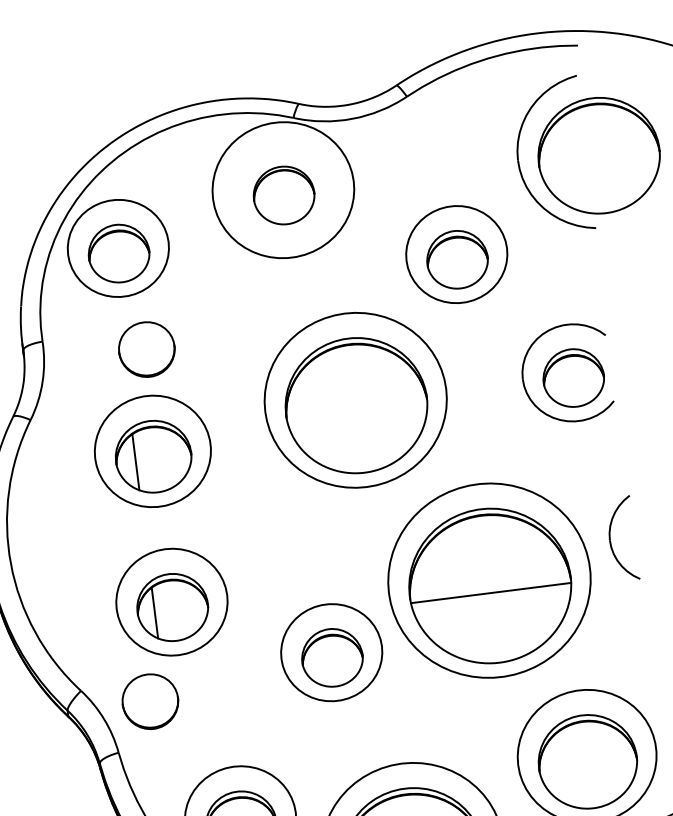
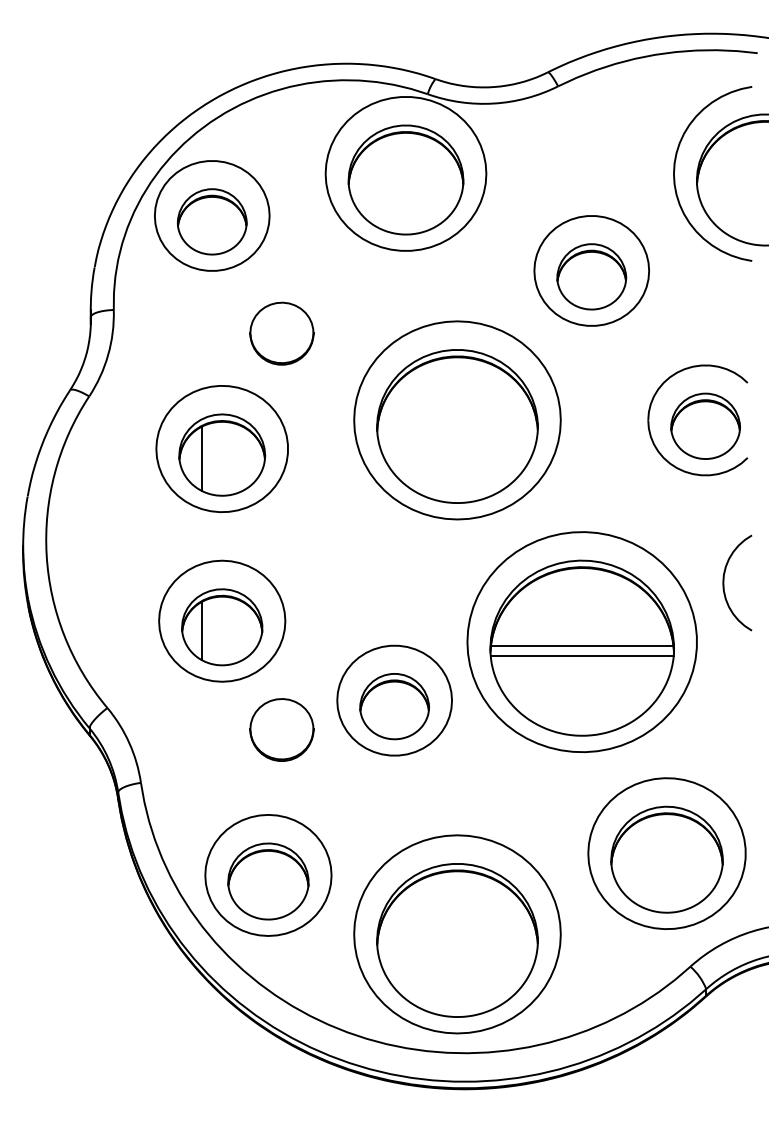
part: (283, 195) -> (405, 179), size x1.67
part: (146, 349) -> (281, 333), moved
part: (610, 539) -> (724, 582), moved
line: (490, 583) -> (582, 645), added
part: (150, 701) -> (281, 729), moved

